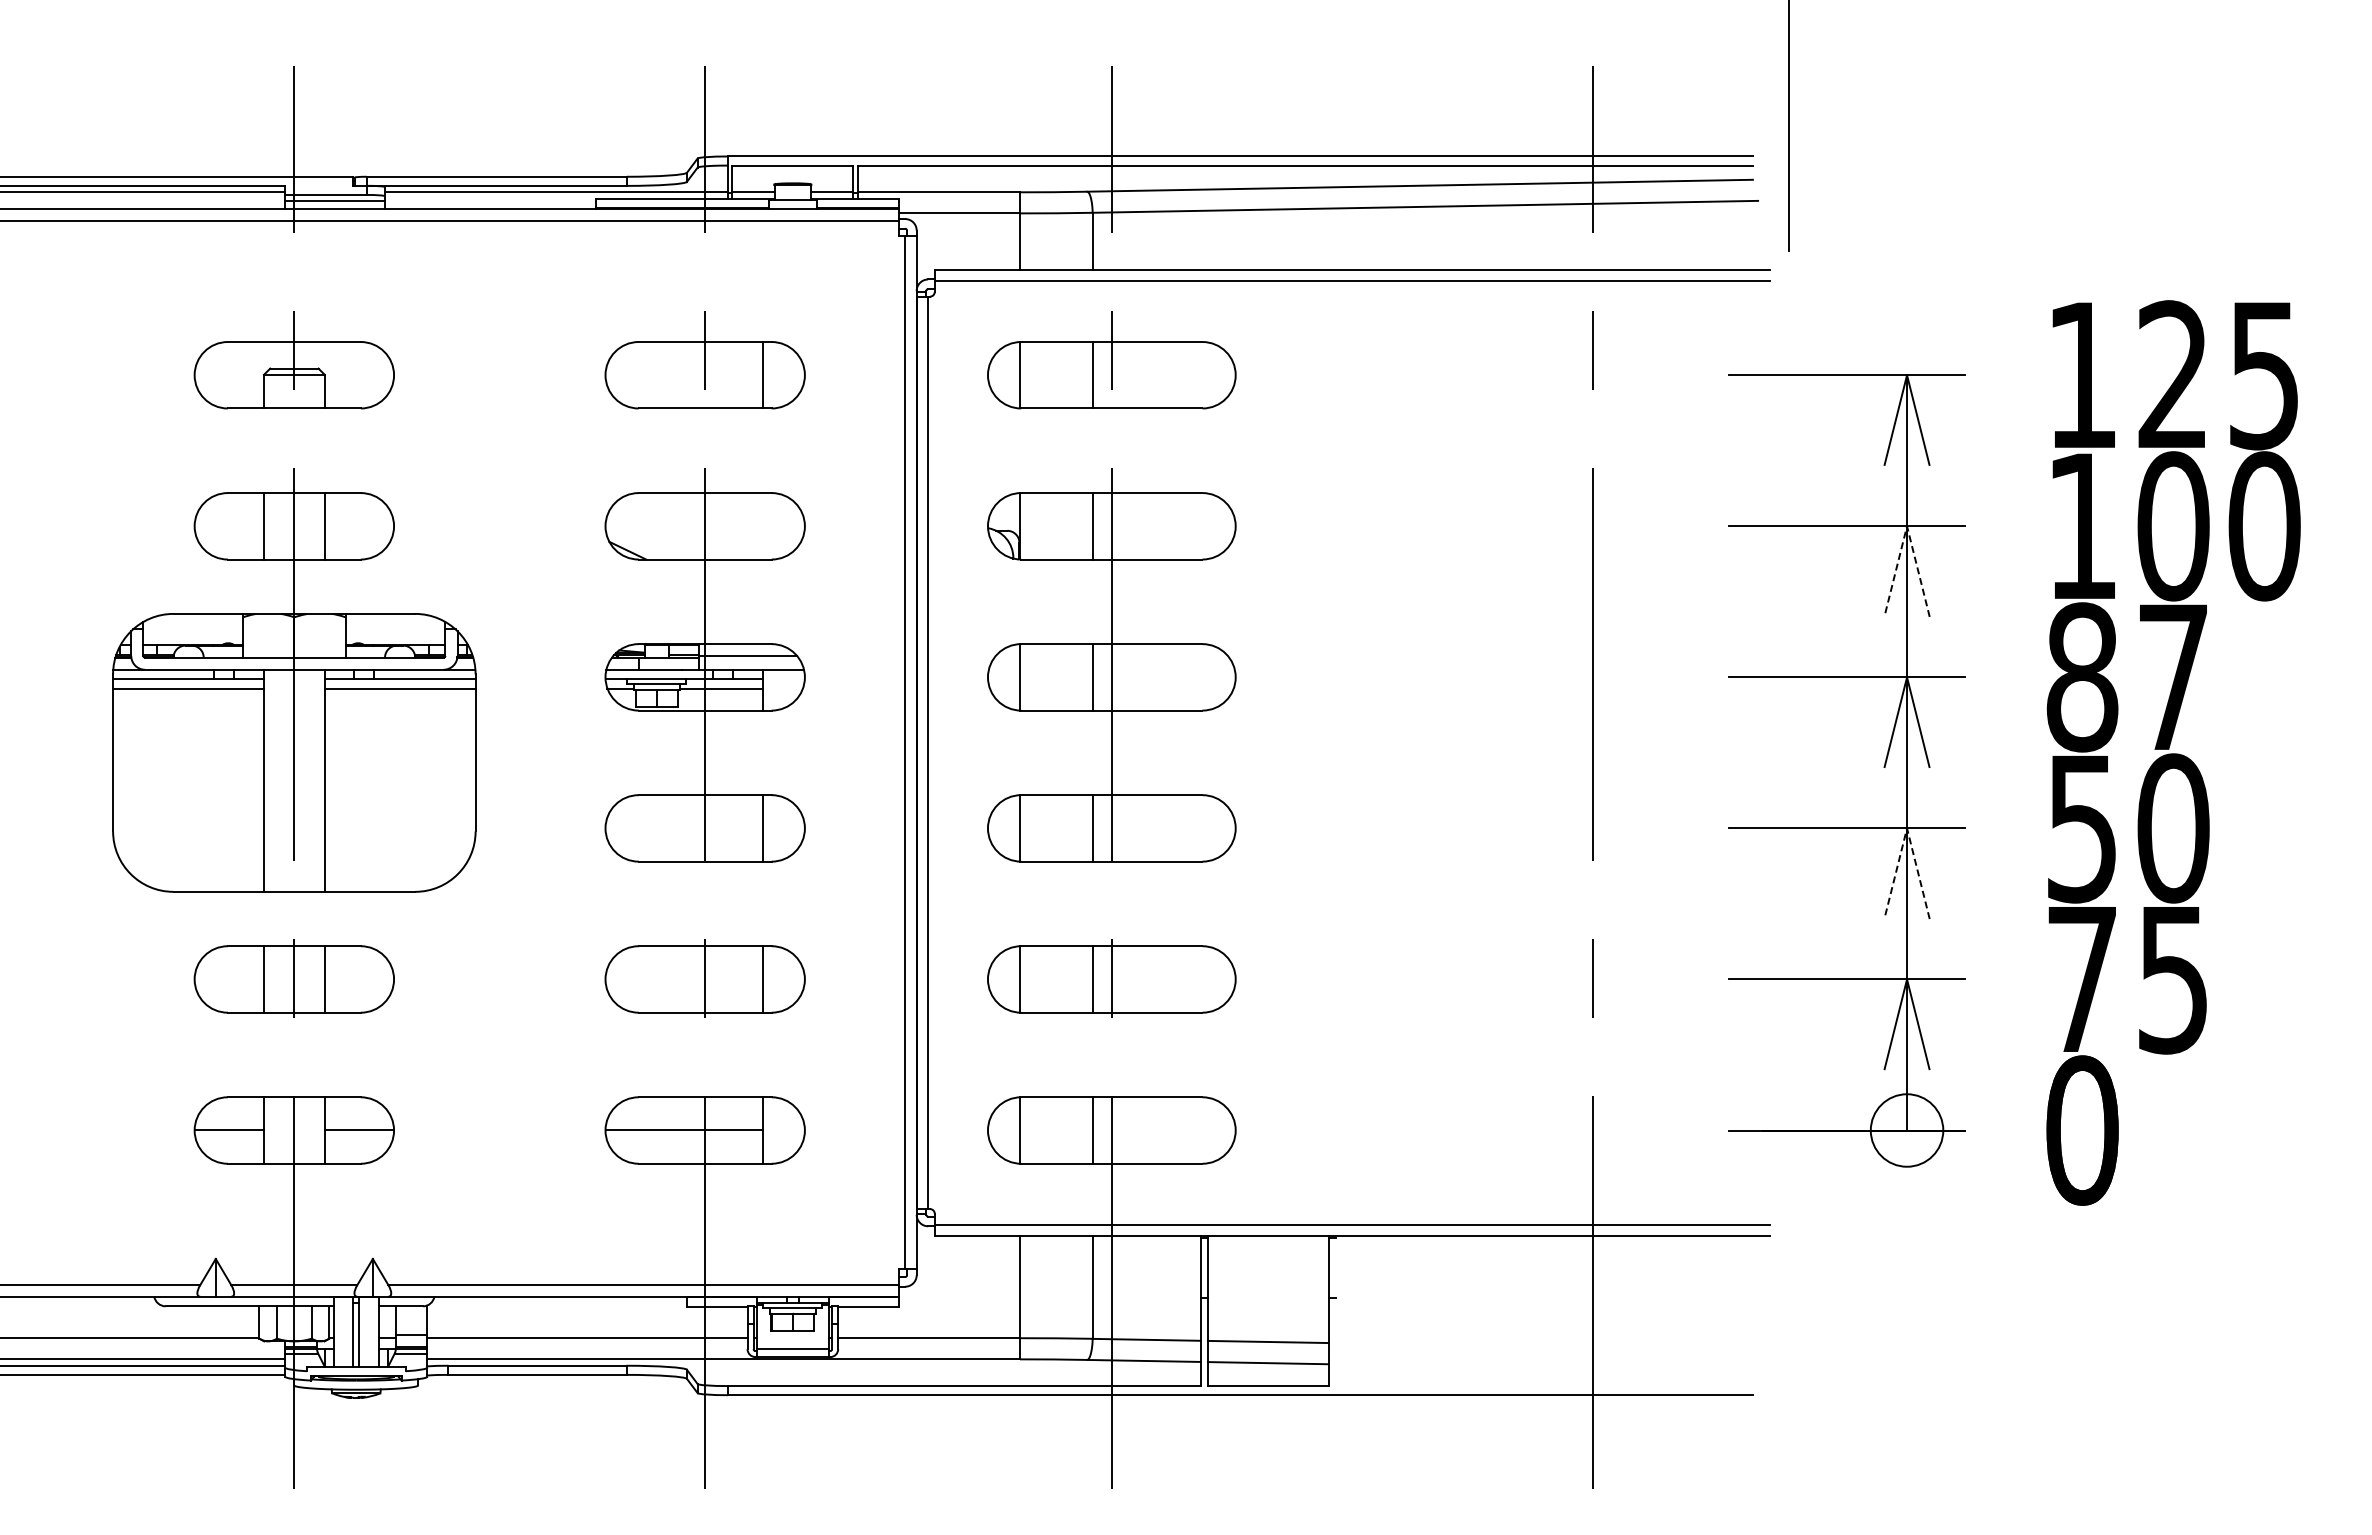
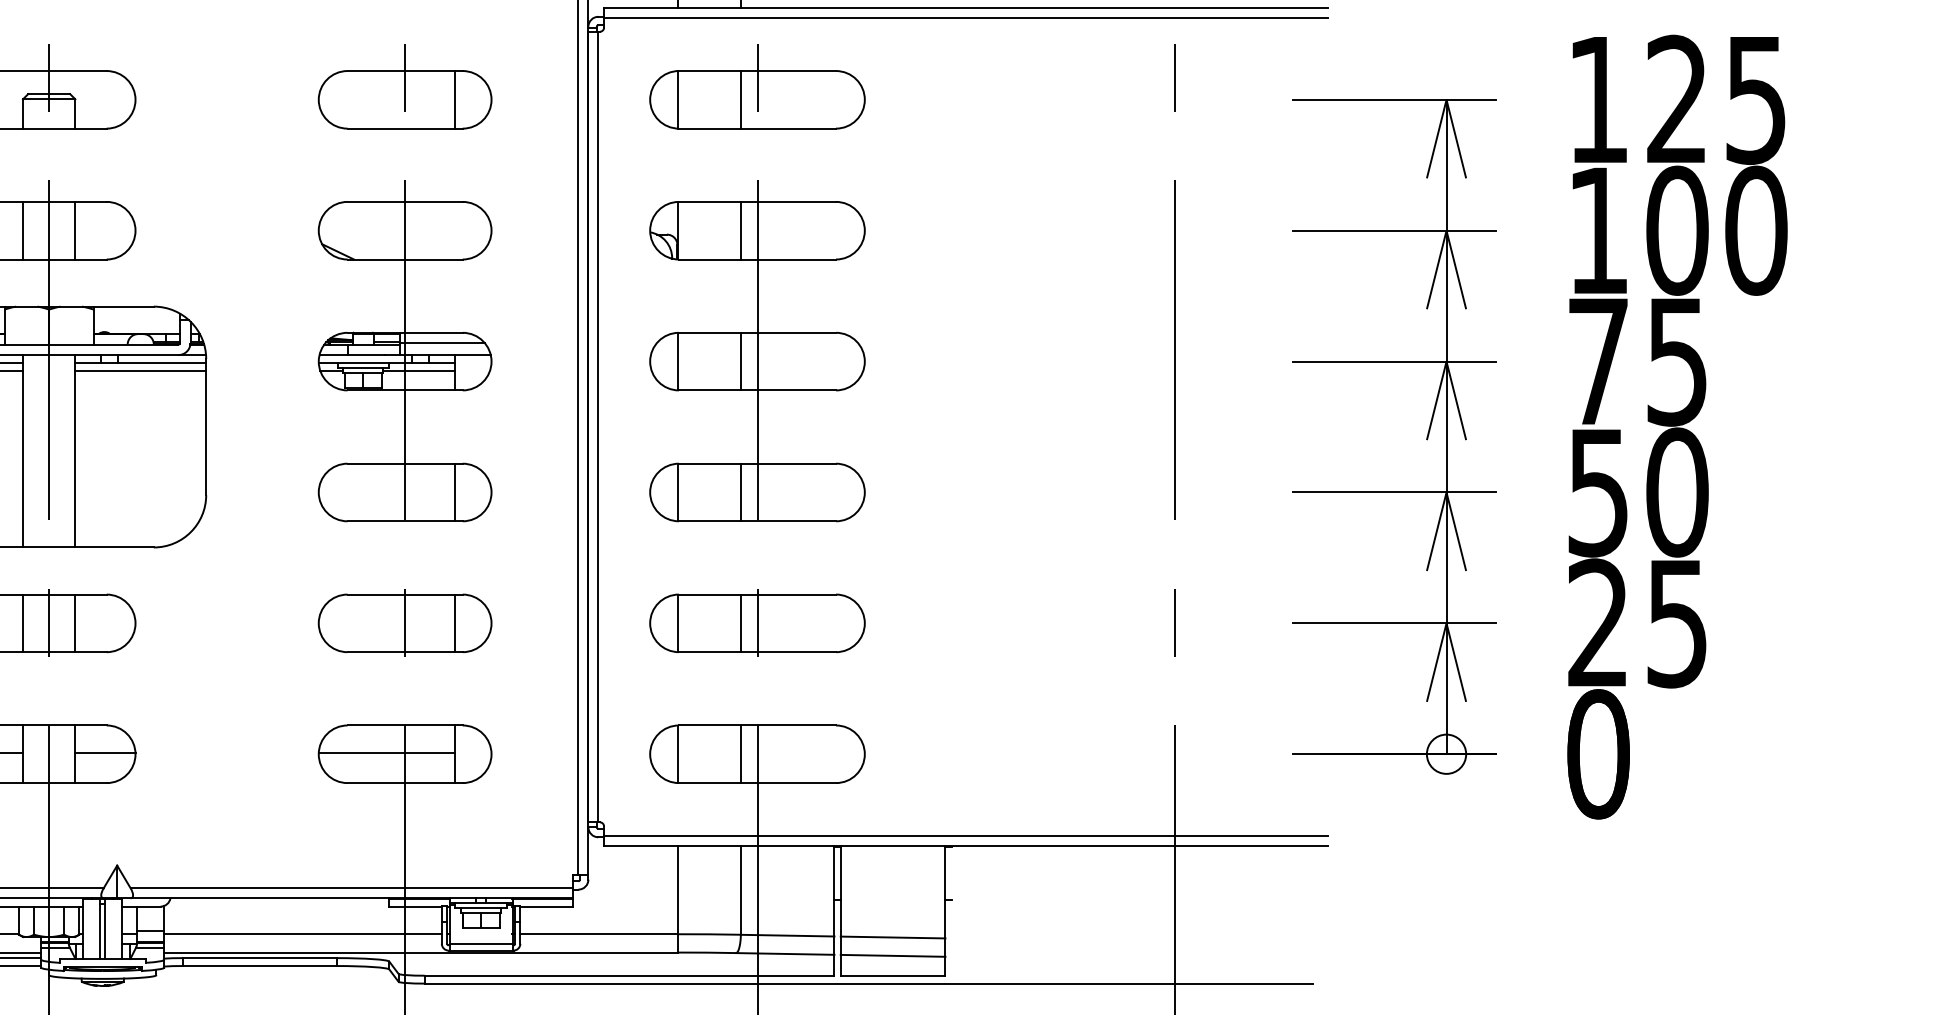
line: (1907, 526) -> (1446, 230), dashed -> solid
text: (2126, 677) -> (1636, 361), 87 -> 75
line: (1907, 828) -> (1446, 492), dashed -> solid
text: (2081, 977) -> (1597, 621), 75 -> 25
circle: (1906, 1130) -> (1446, 754), size x0.62

